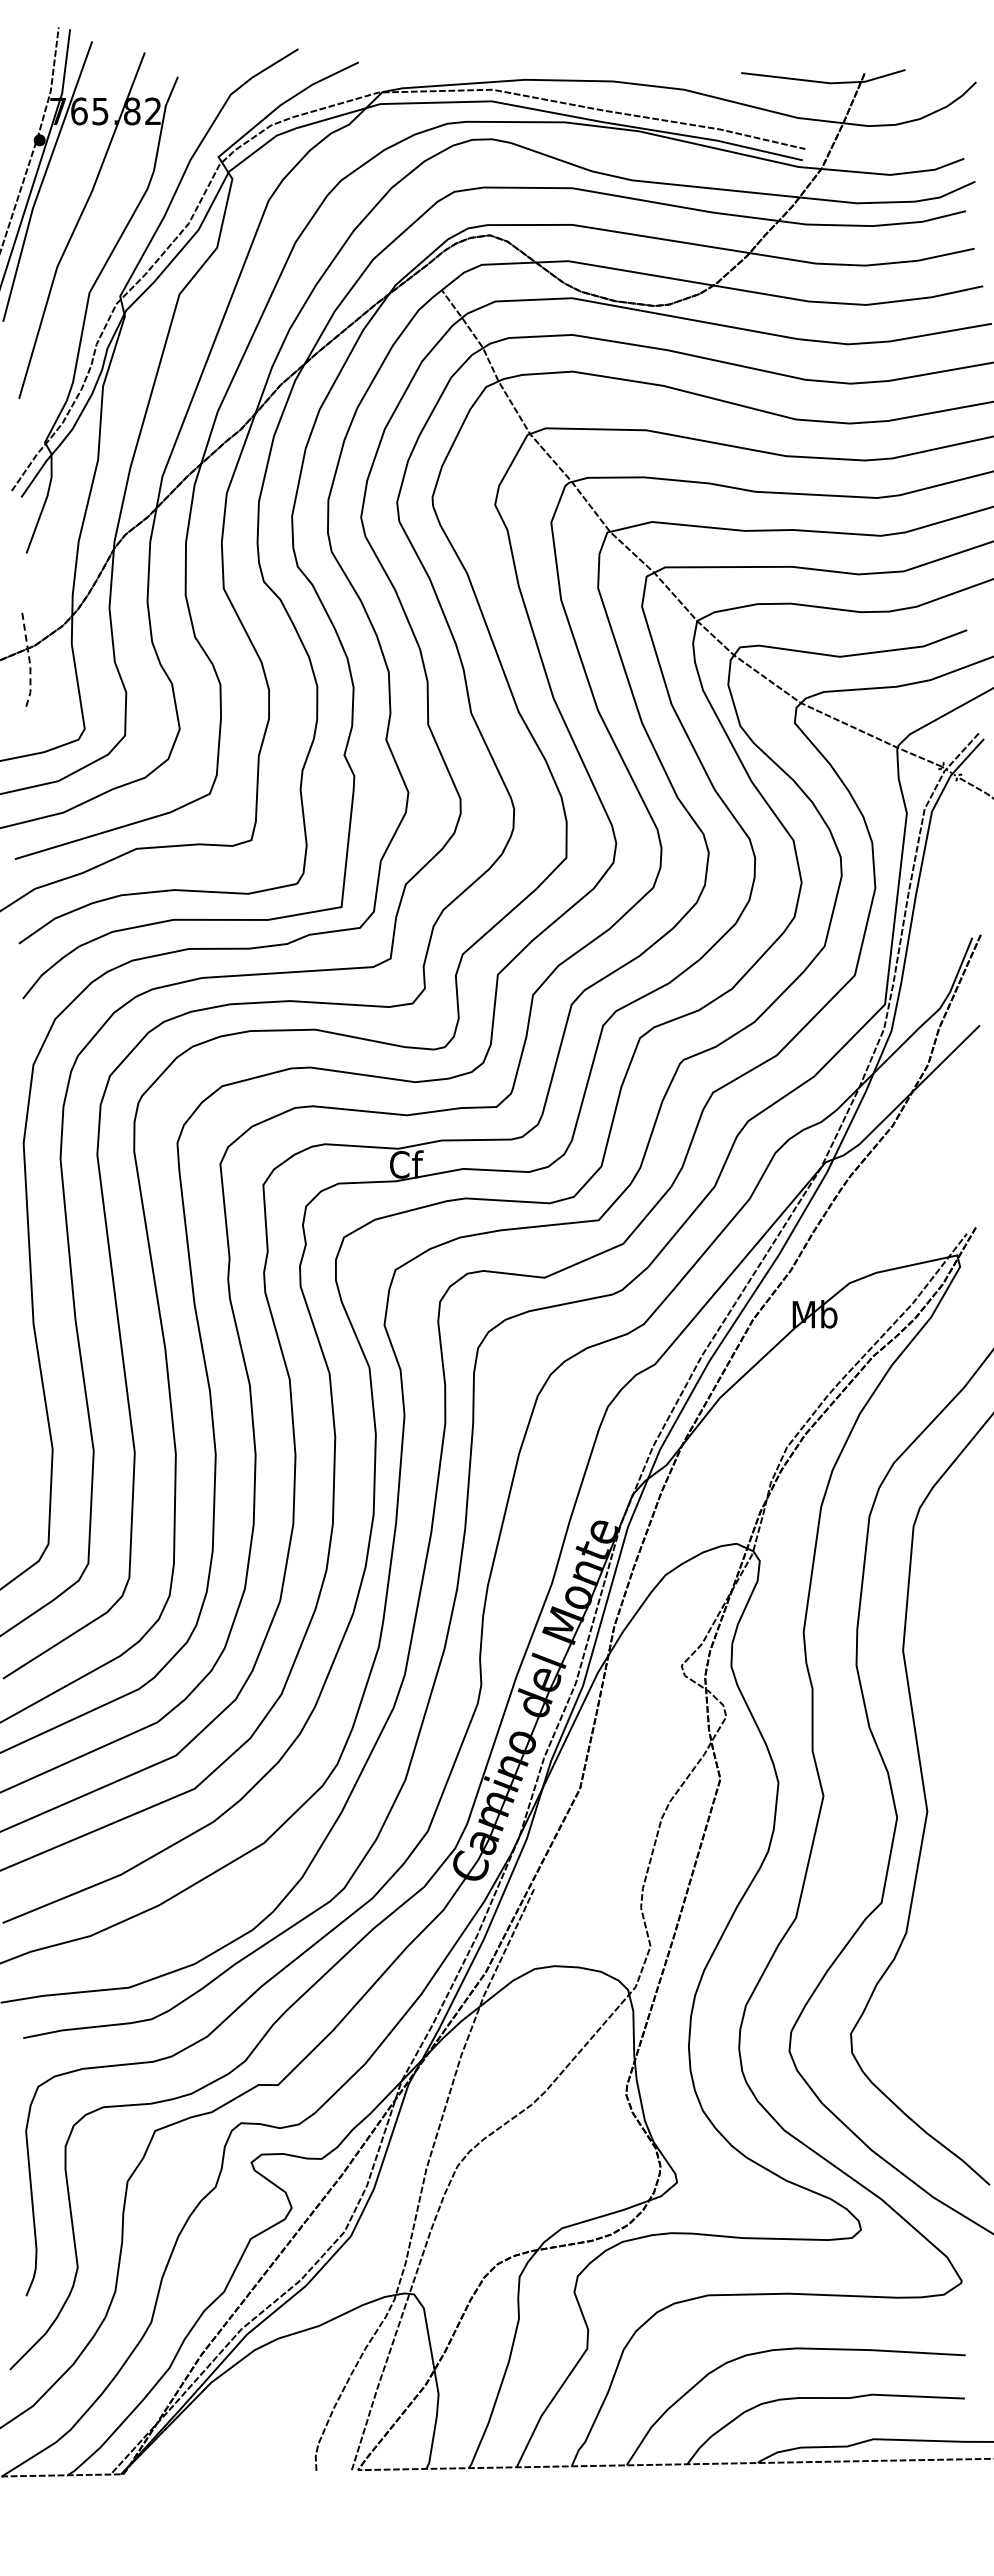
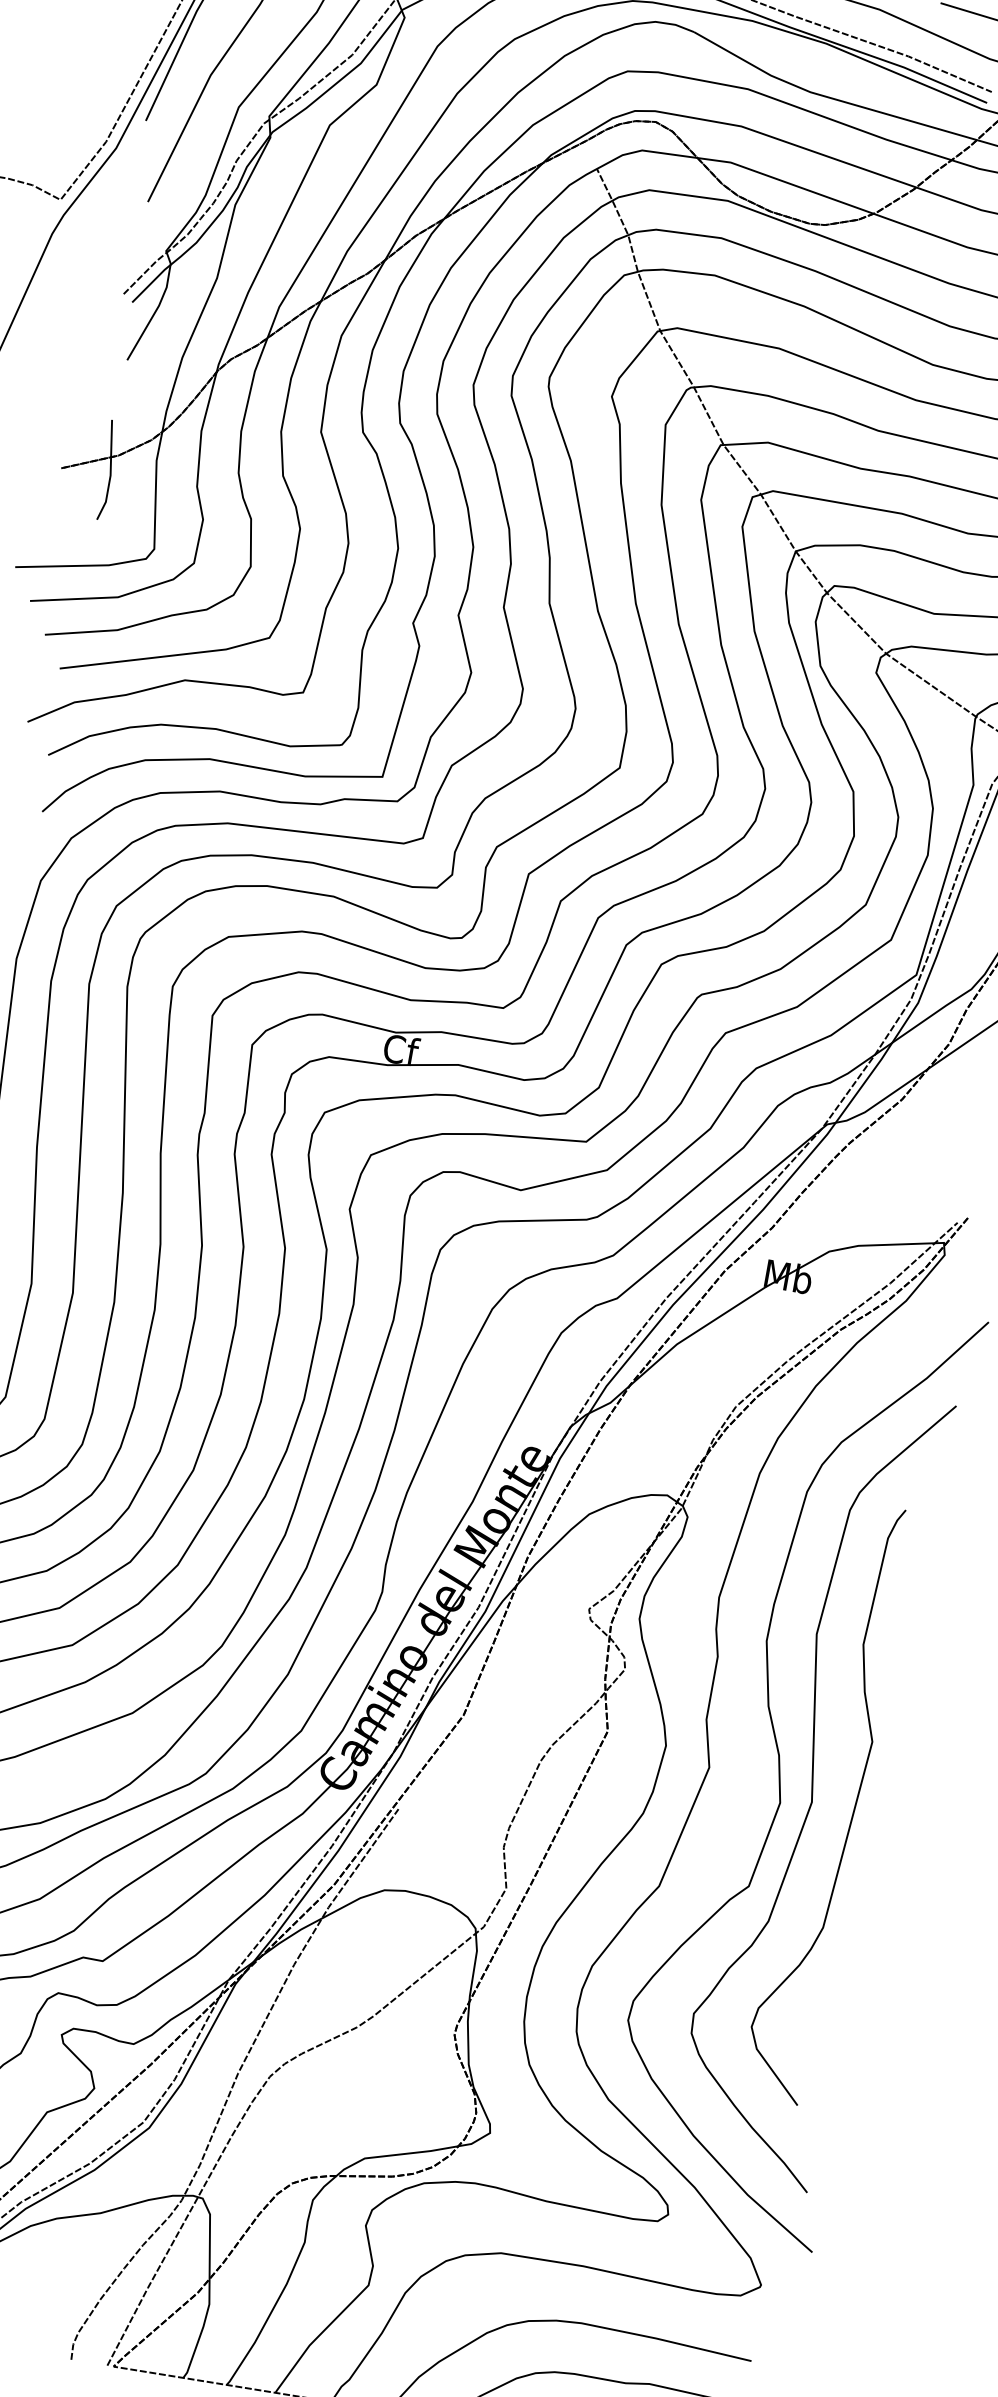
line: (30, 663) -> (111, 472), dashed -> solid
curve: (967, 1816) -> (851, 1814), added

